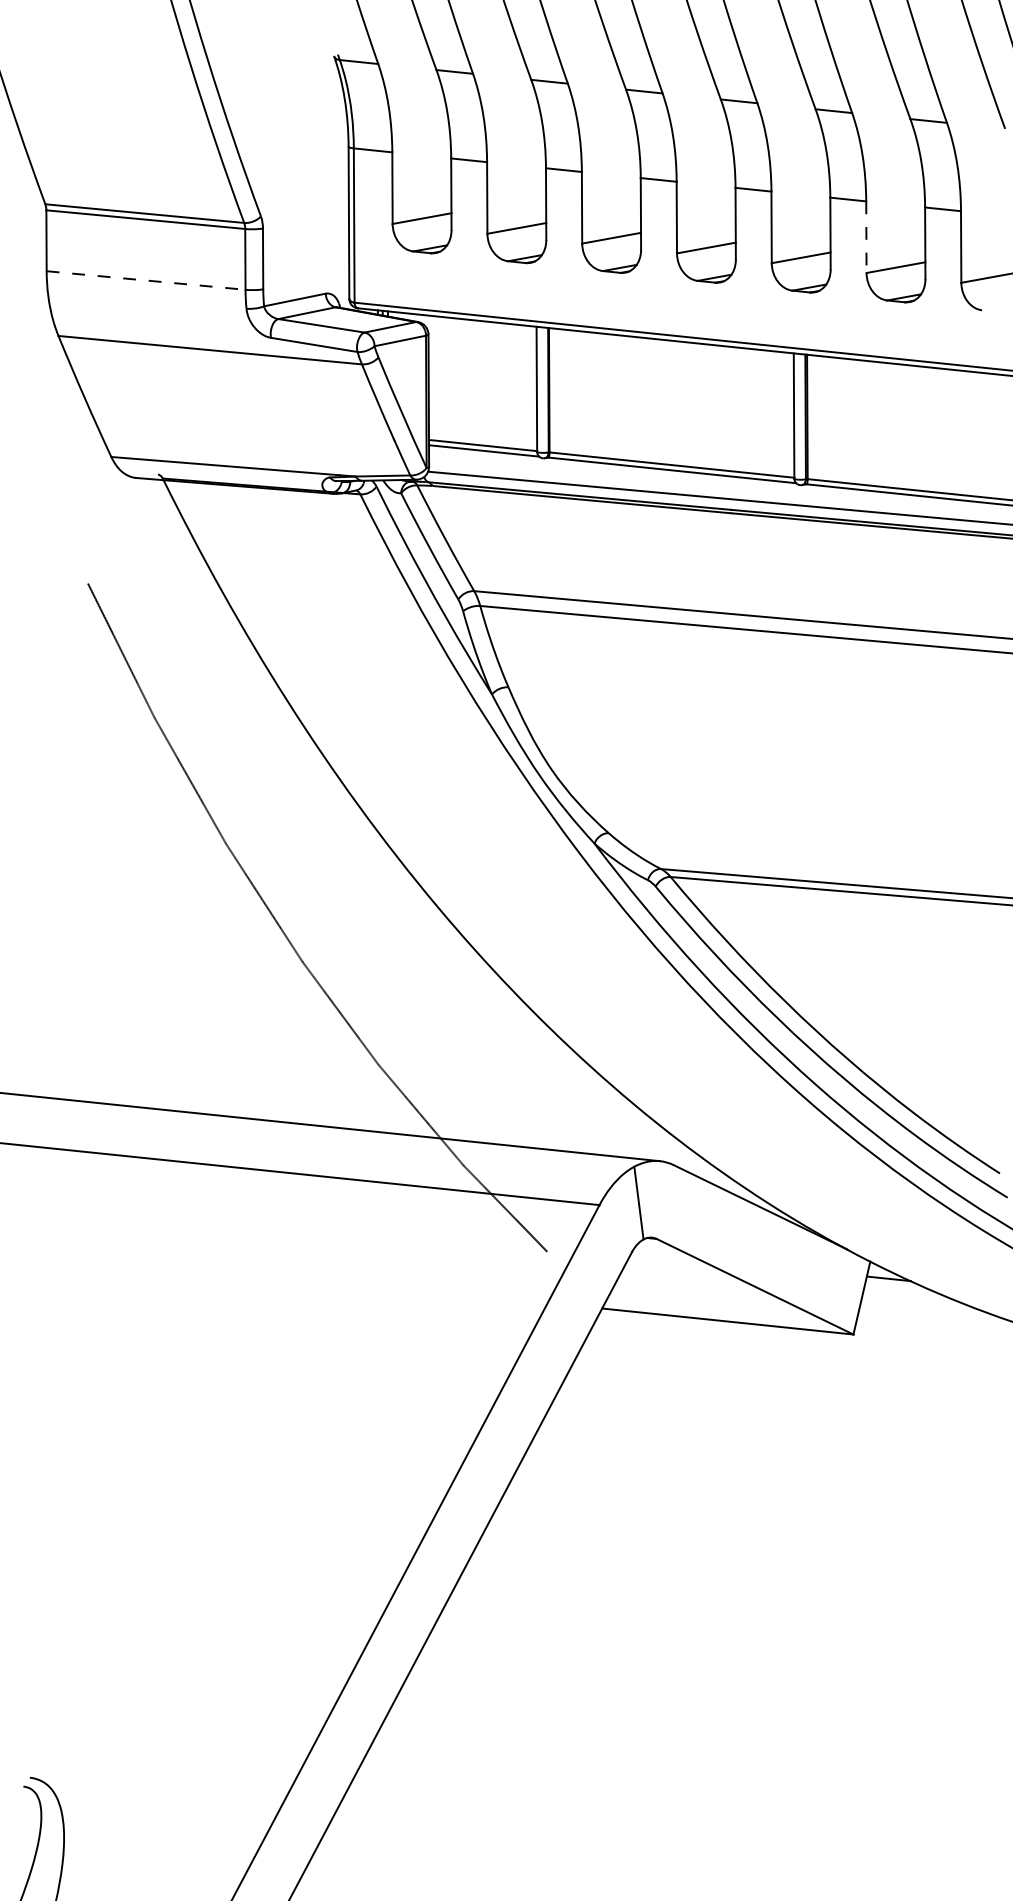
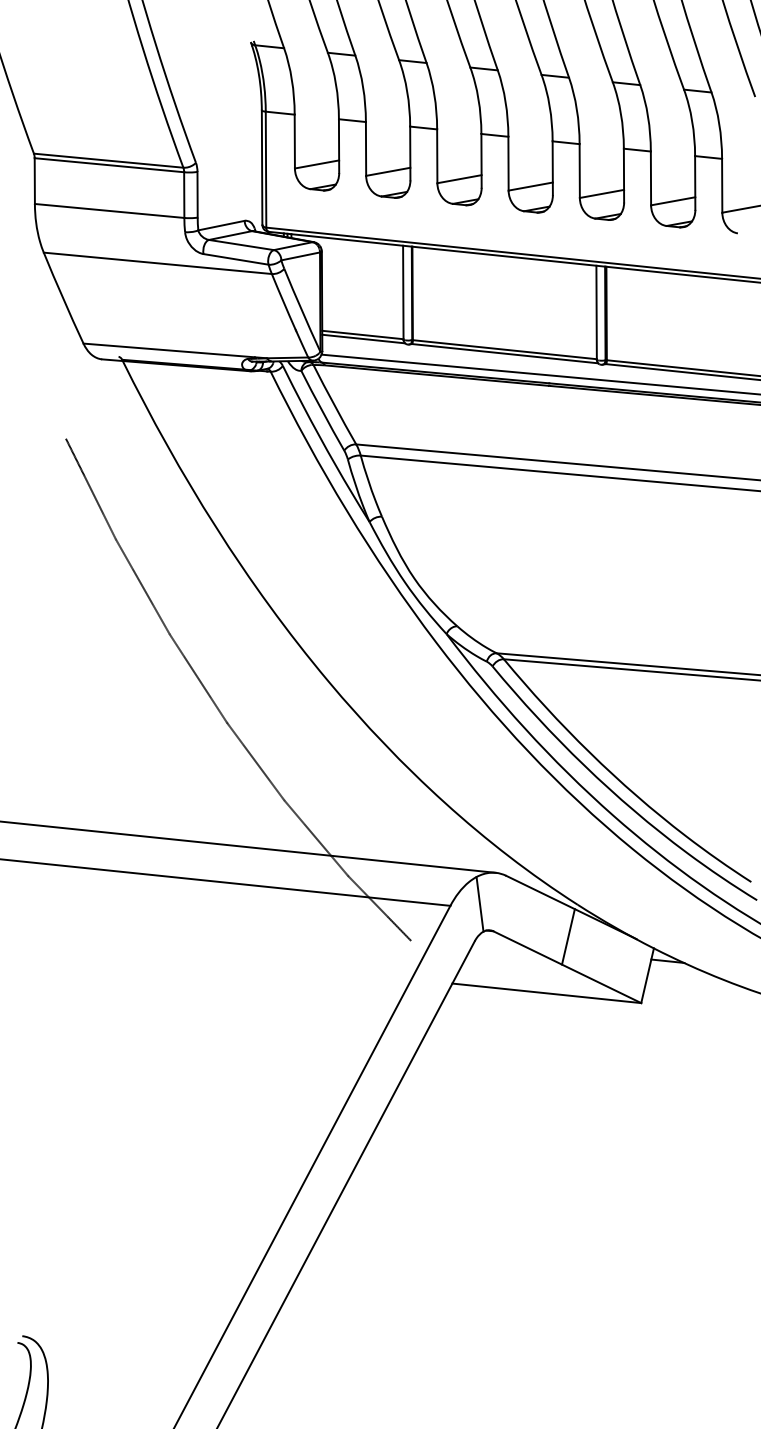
line: (865, 237) -> (650, 178), dashed -> solid
line: (147, 281) -> (110, 211), dashed -> solid
line: (756, 1245) -> (568, 936), added

